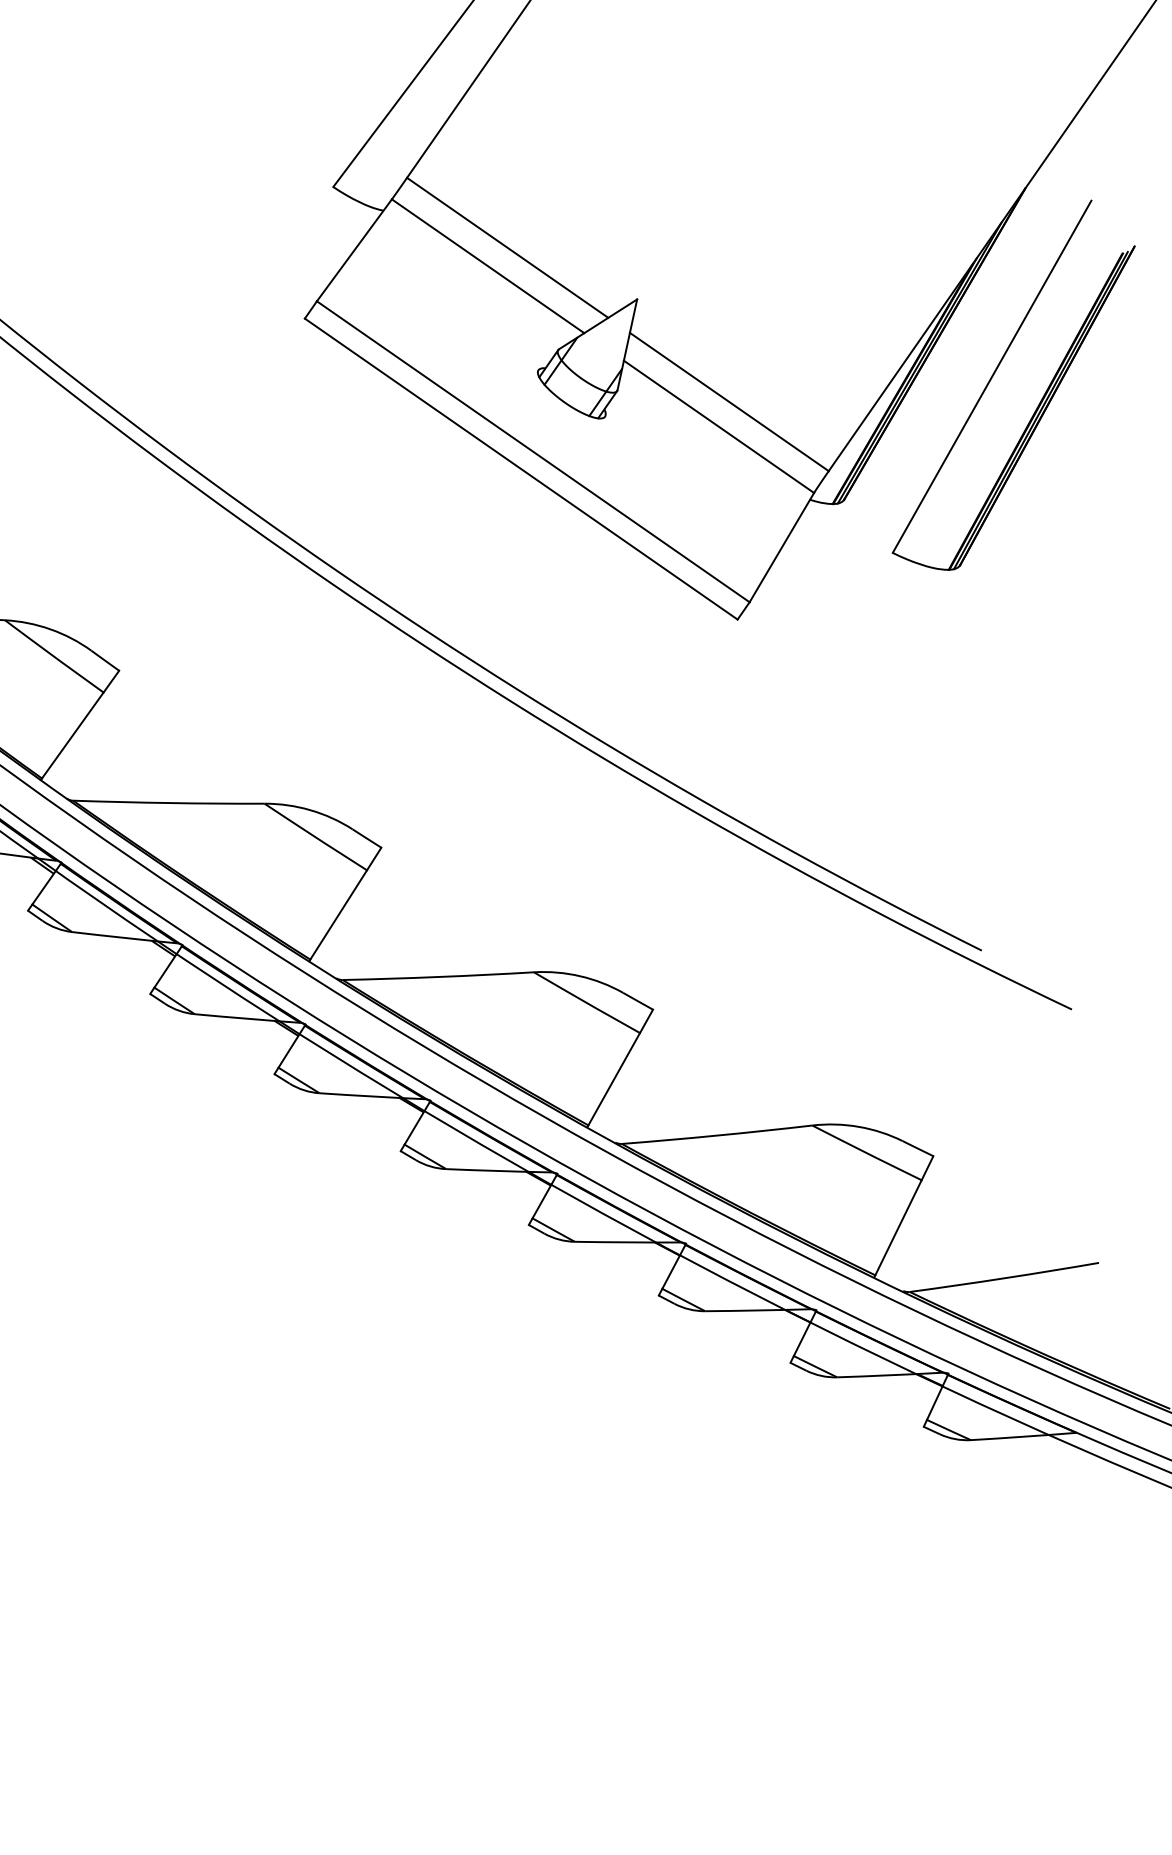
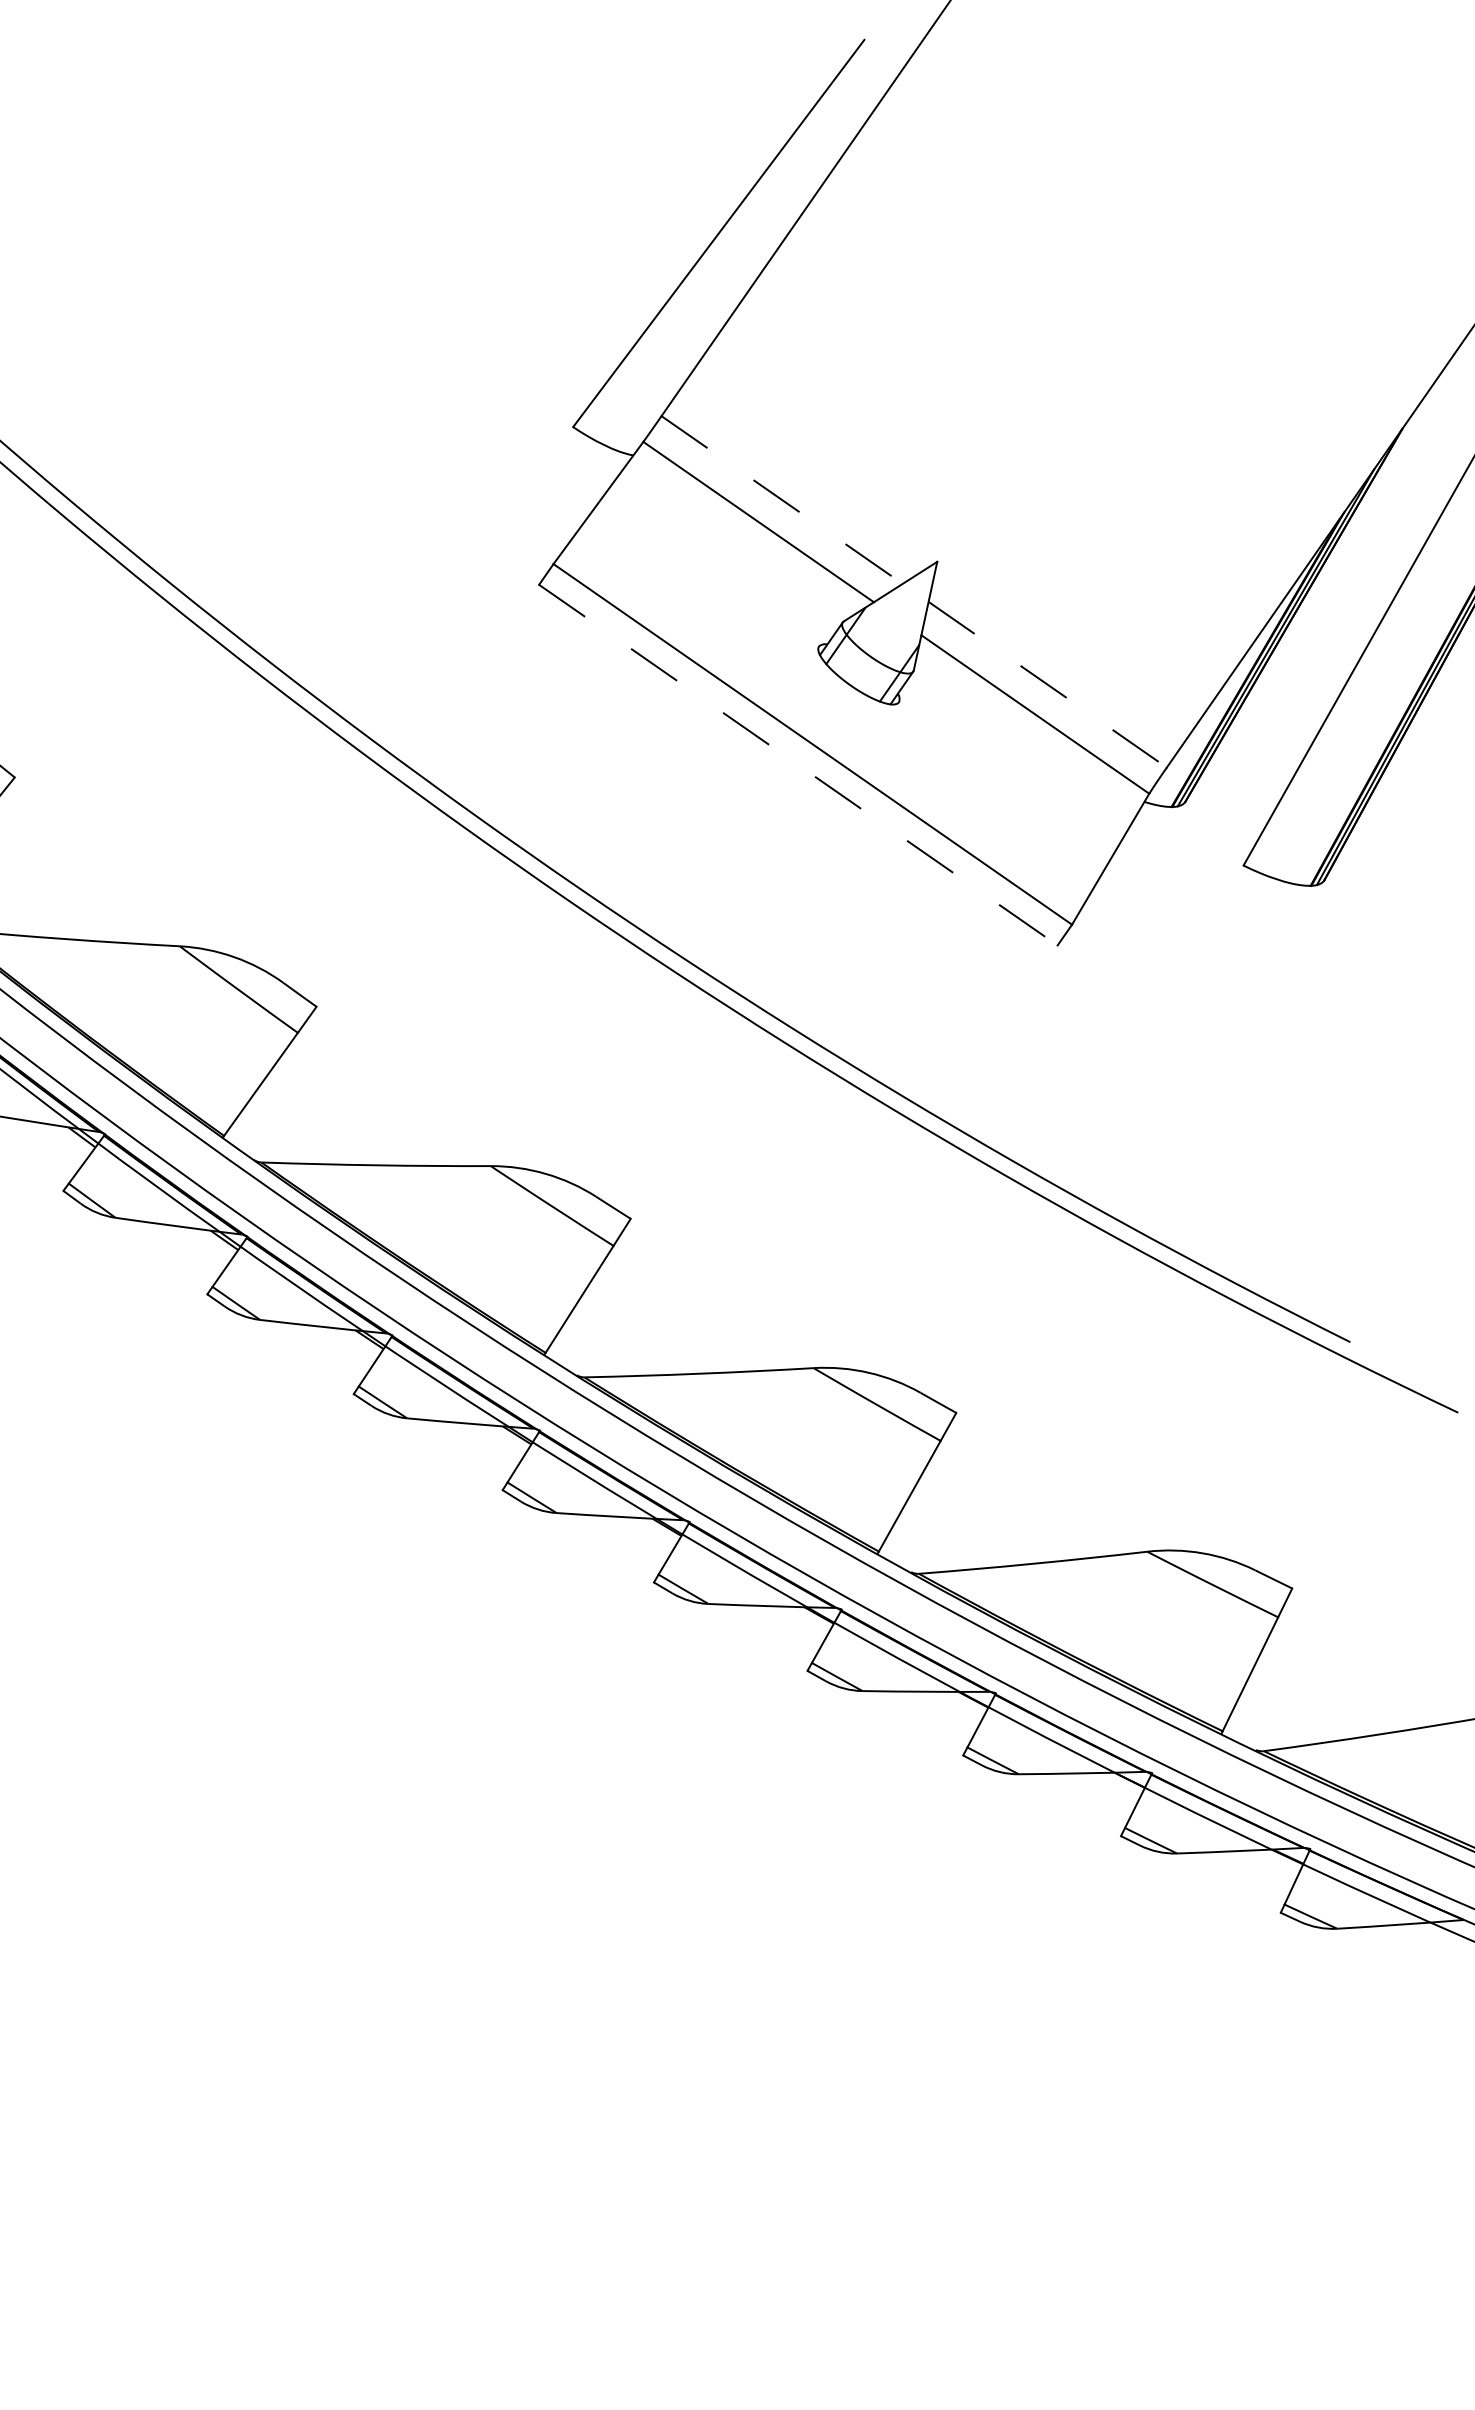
line: (508, 248) -> (782, 500), solid -> dashed
line: (729, 402) -> (1048, 685), solid -> dashed
line: (521, 469) -> (798, 765), solid -> dashed

